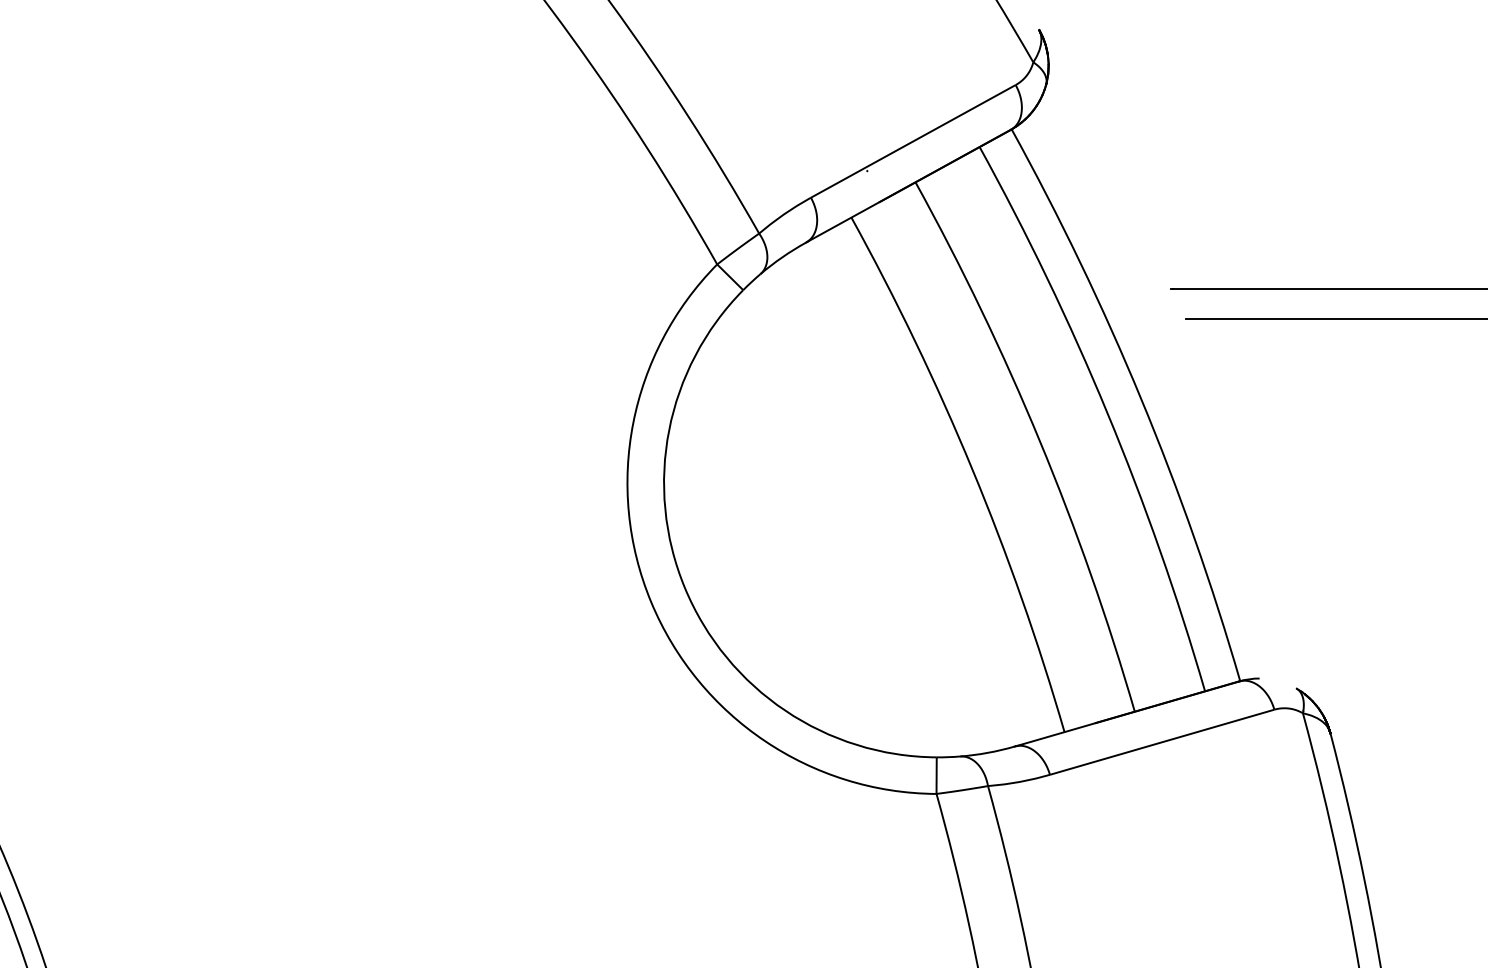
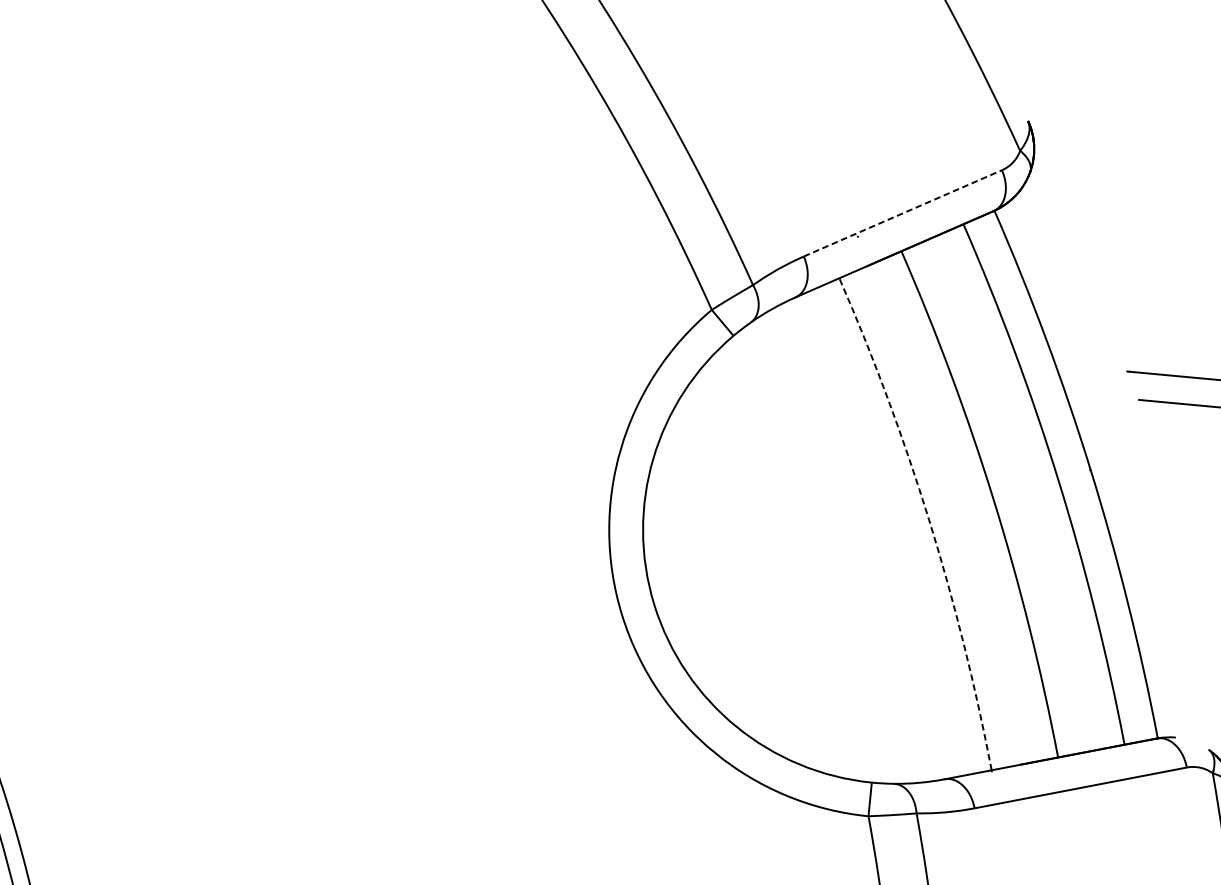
line: (913, 141) -> (903, 213), solid -> dashed
arc: (972, 468) -> (929, 519), solid -> dashed

